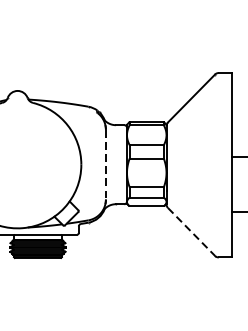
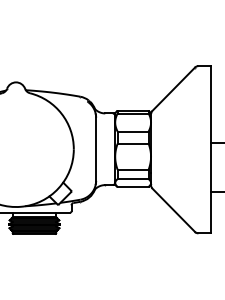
line: (106, 164) -> (96, 149), dashed -> solid
line: (192, 232) -> (174, 210), dashed -> solid

